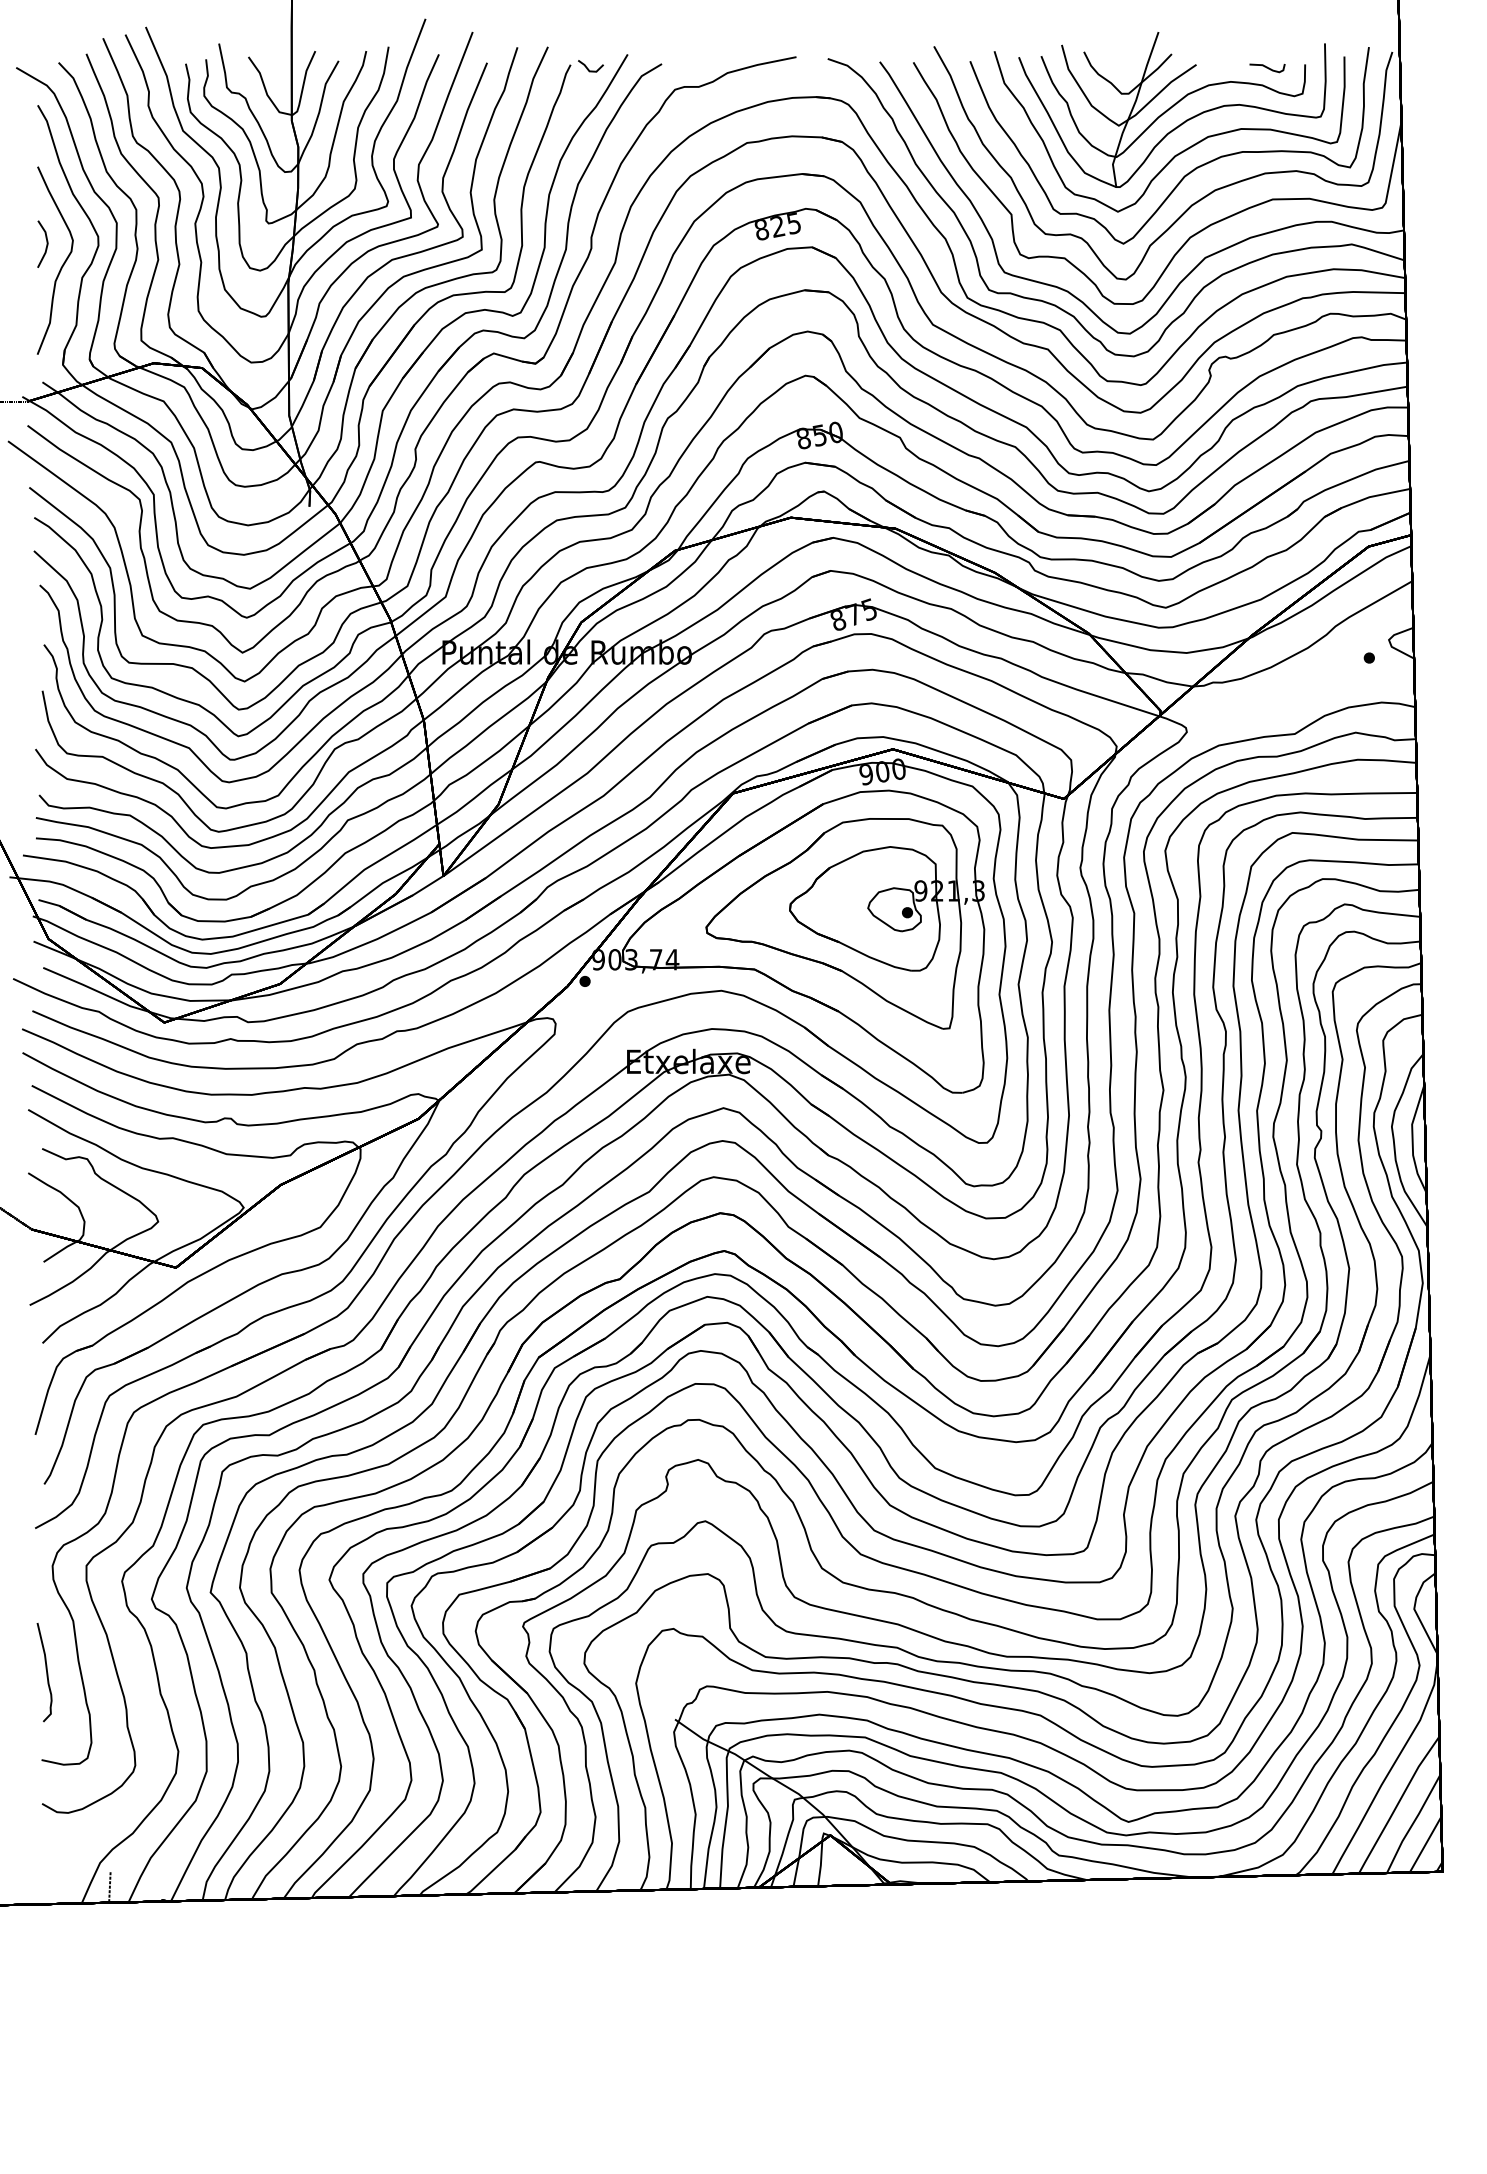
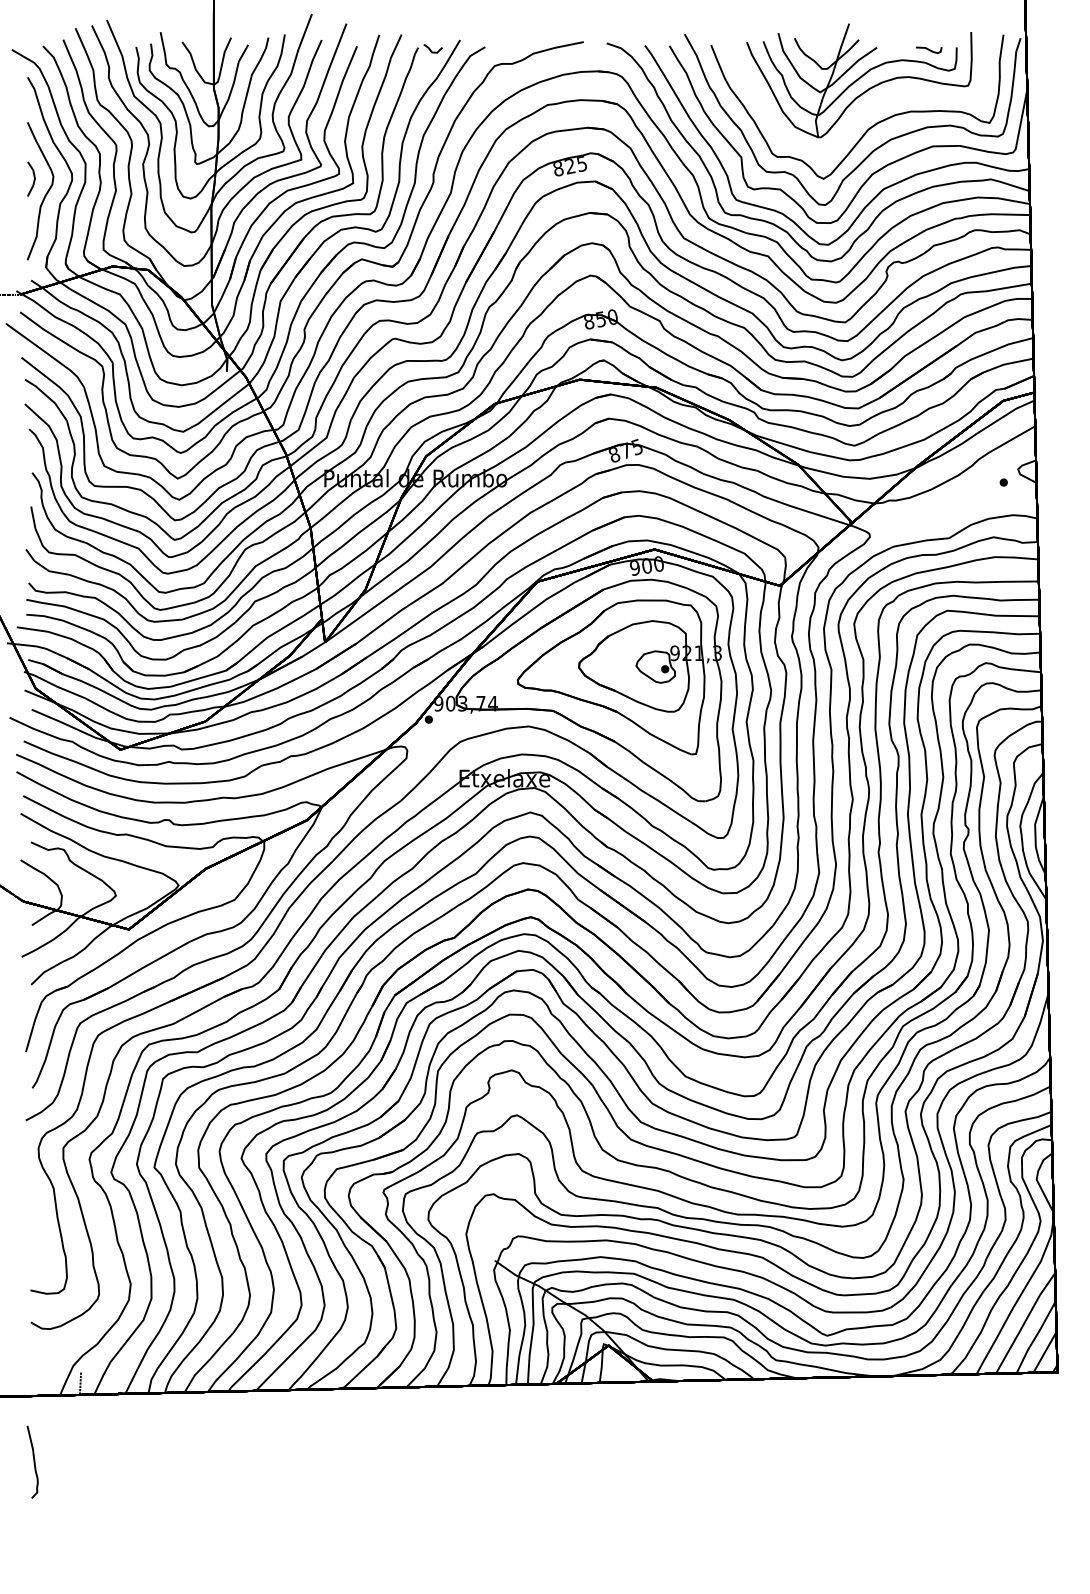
part: (1179, 151) -> (864, 111), removed
curve: (45, 1671) -> (33, 1461), moved

